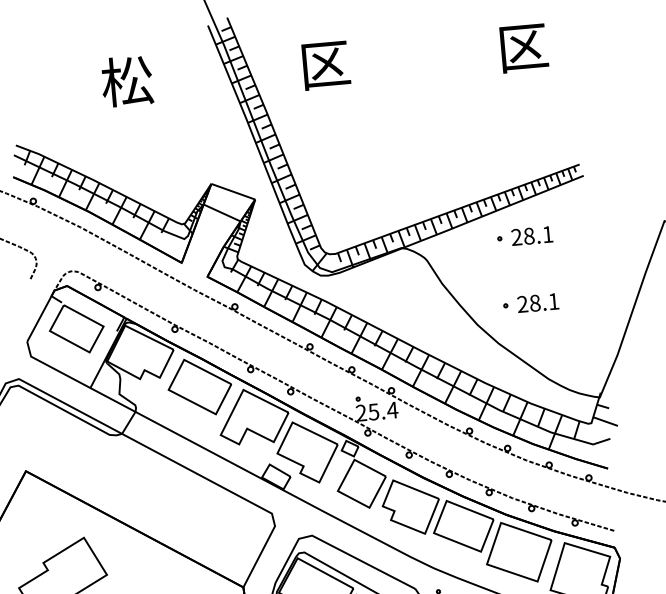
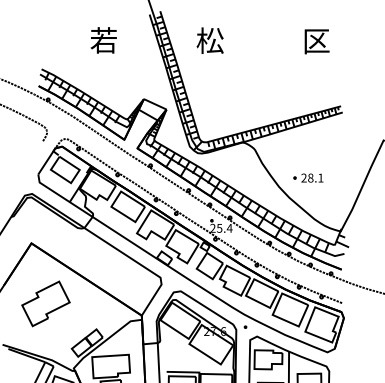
text: (323, 63) -> (209, 40), 区 -> 松
text: (126, 81) -> (103, 40), 松 -> 若
part: (524, 235) -> (308, 141), removed

